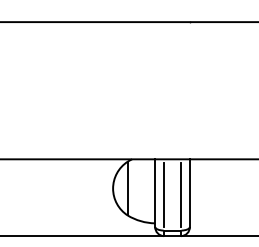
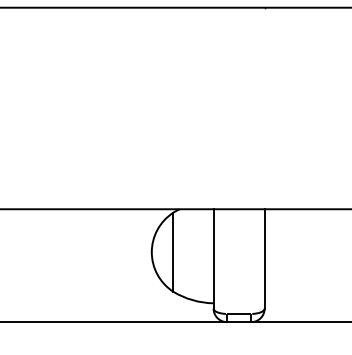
line: (164, 194) -> (227, 260), removed
line: (180, 194) -> (250, 260), removed

